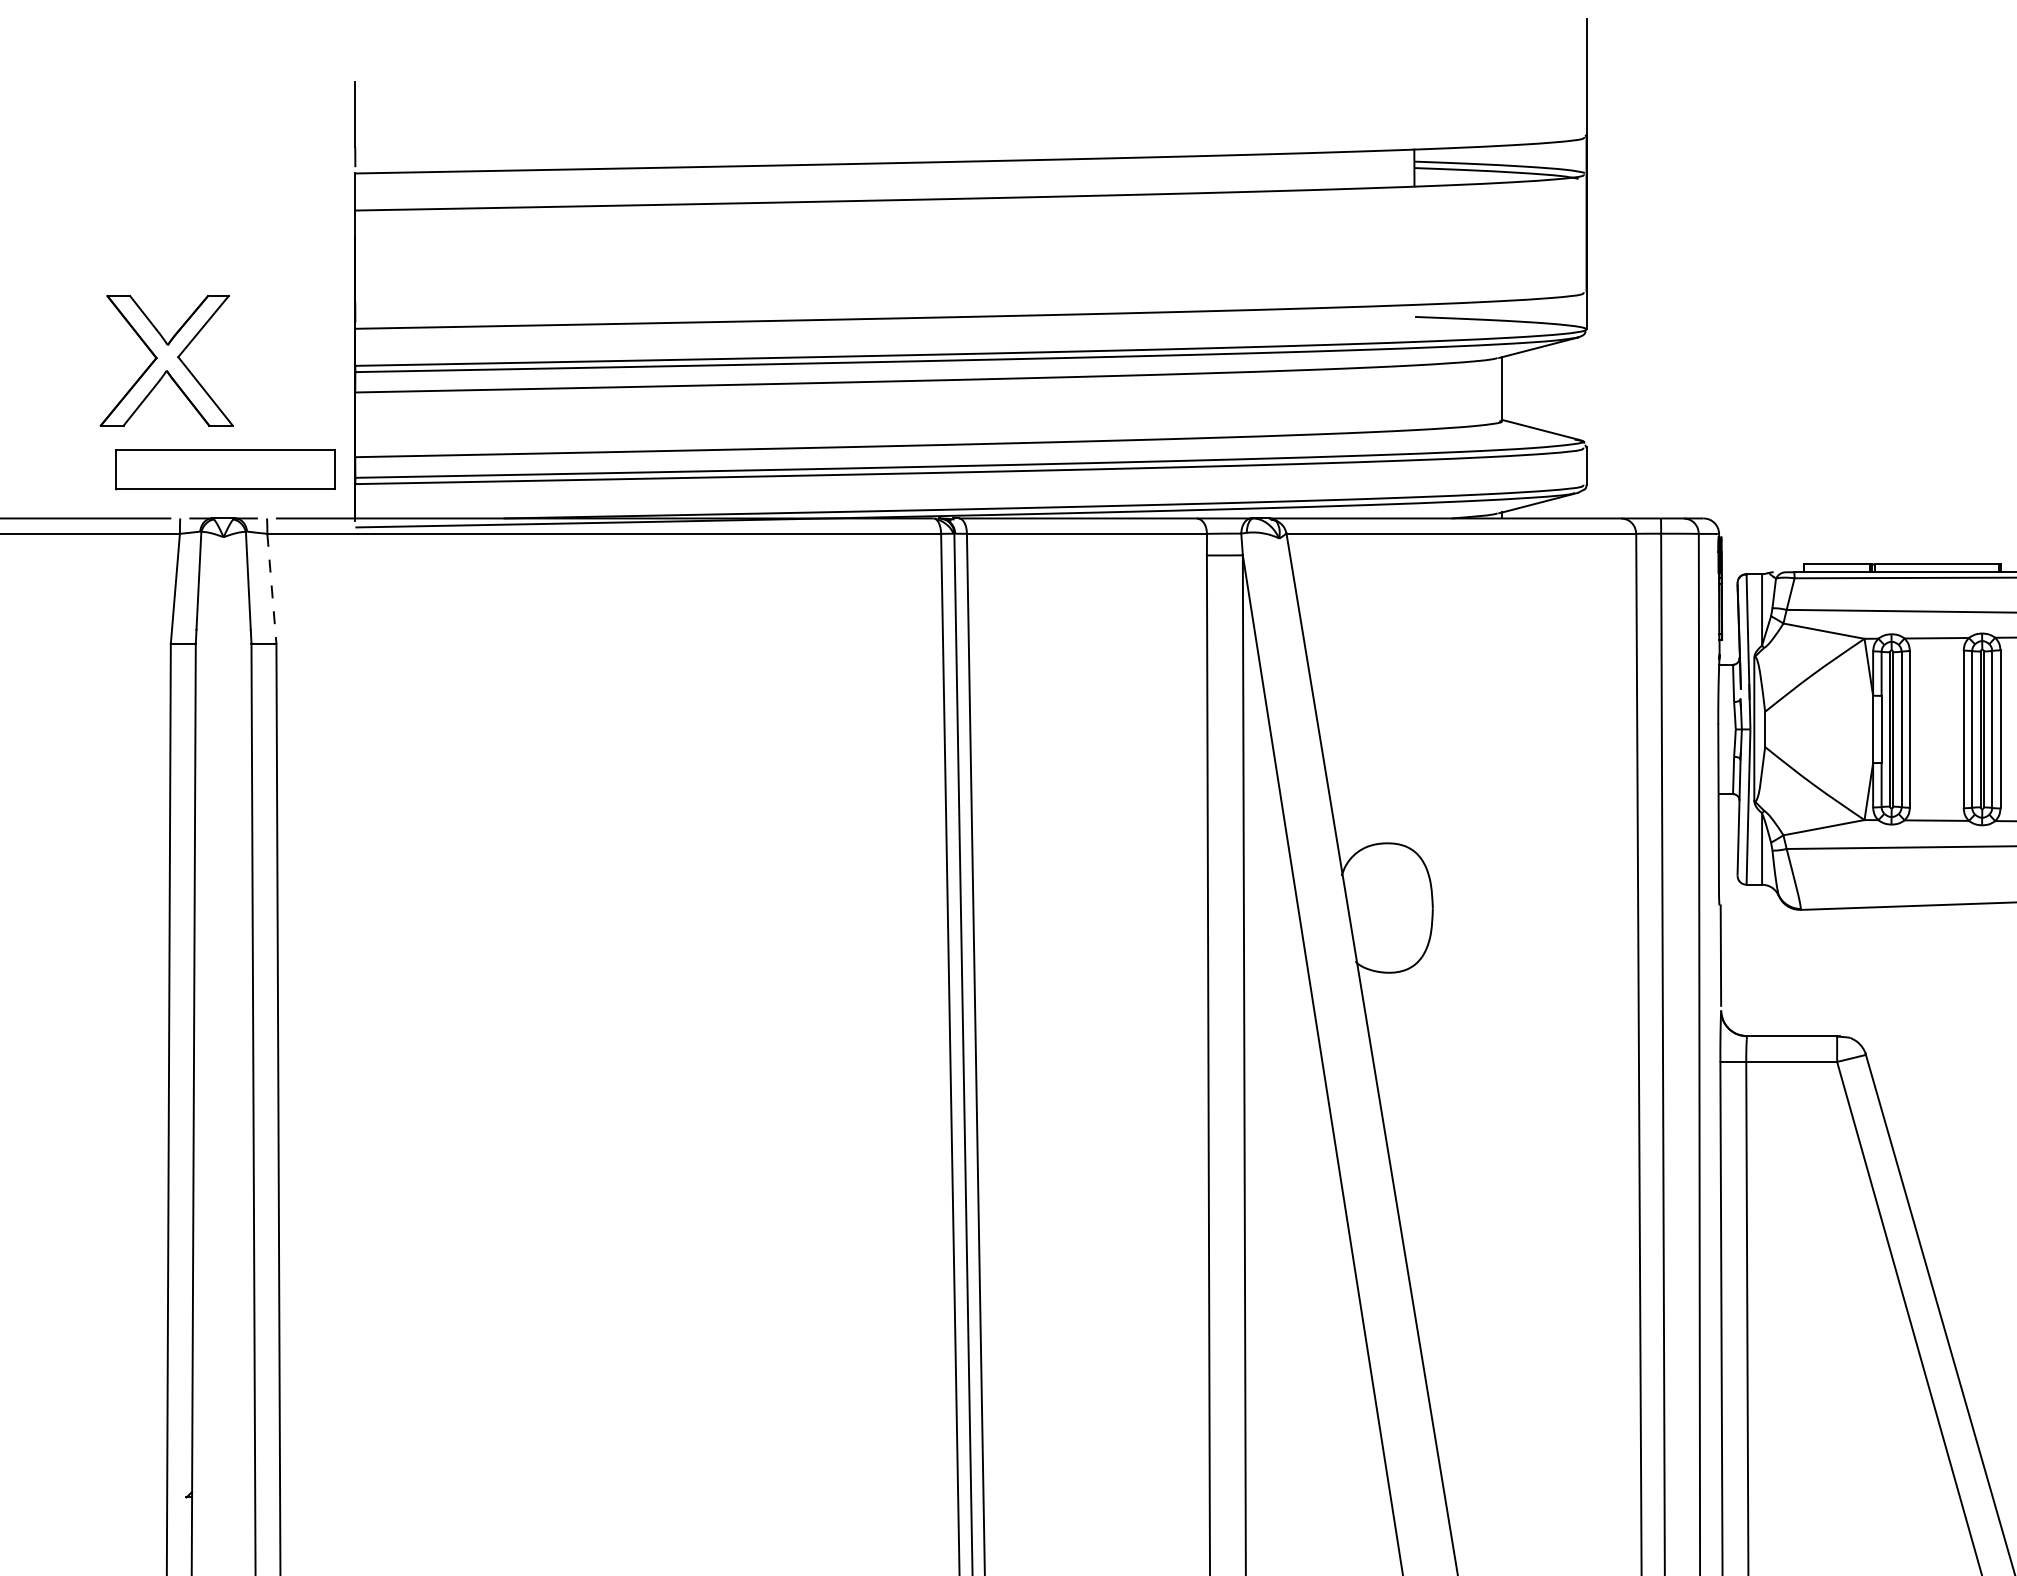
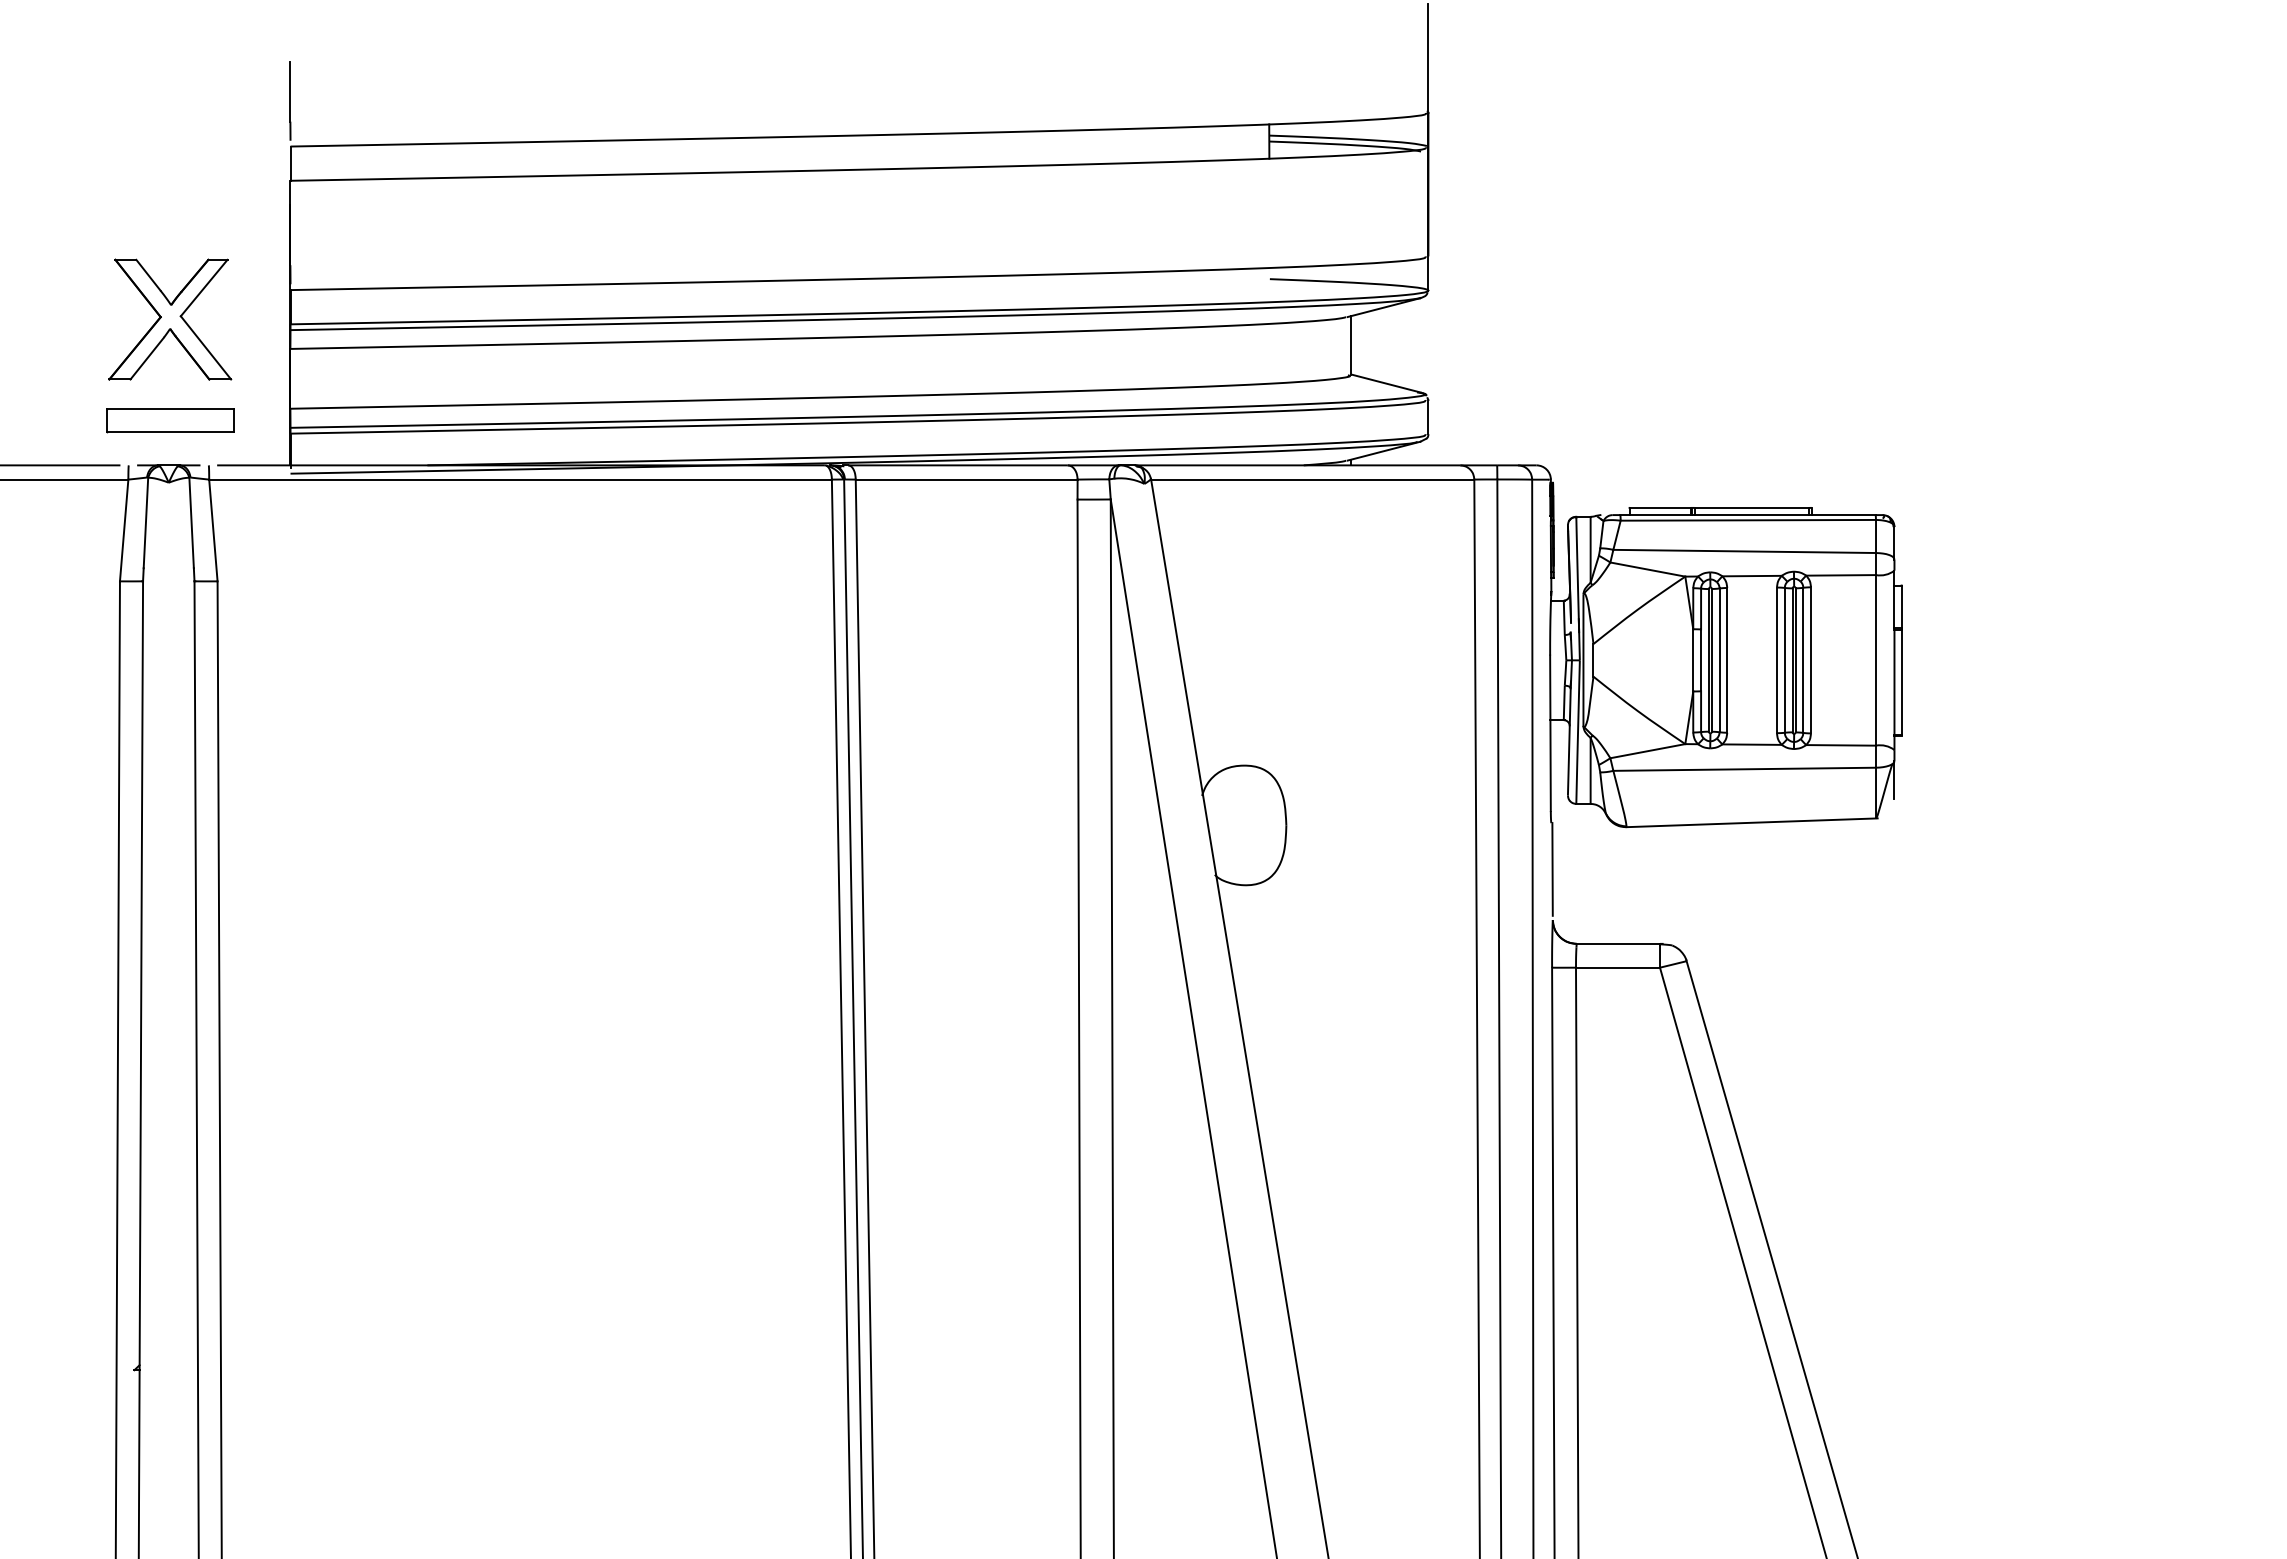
part: (167, 360) -> (170, 319), moved
part: (225, 469) -> (170, 420), size x0.62
line: (272, 588) -> (213, 530), dashed -> solid

